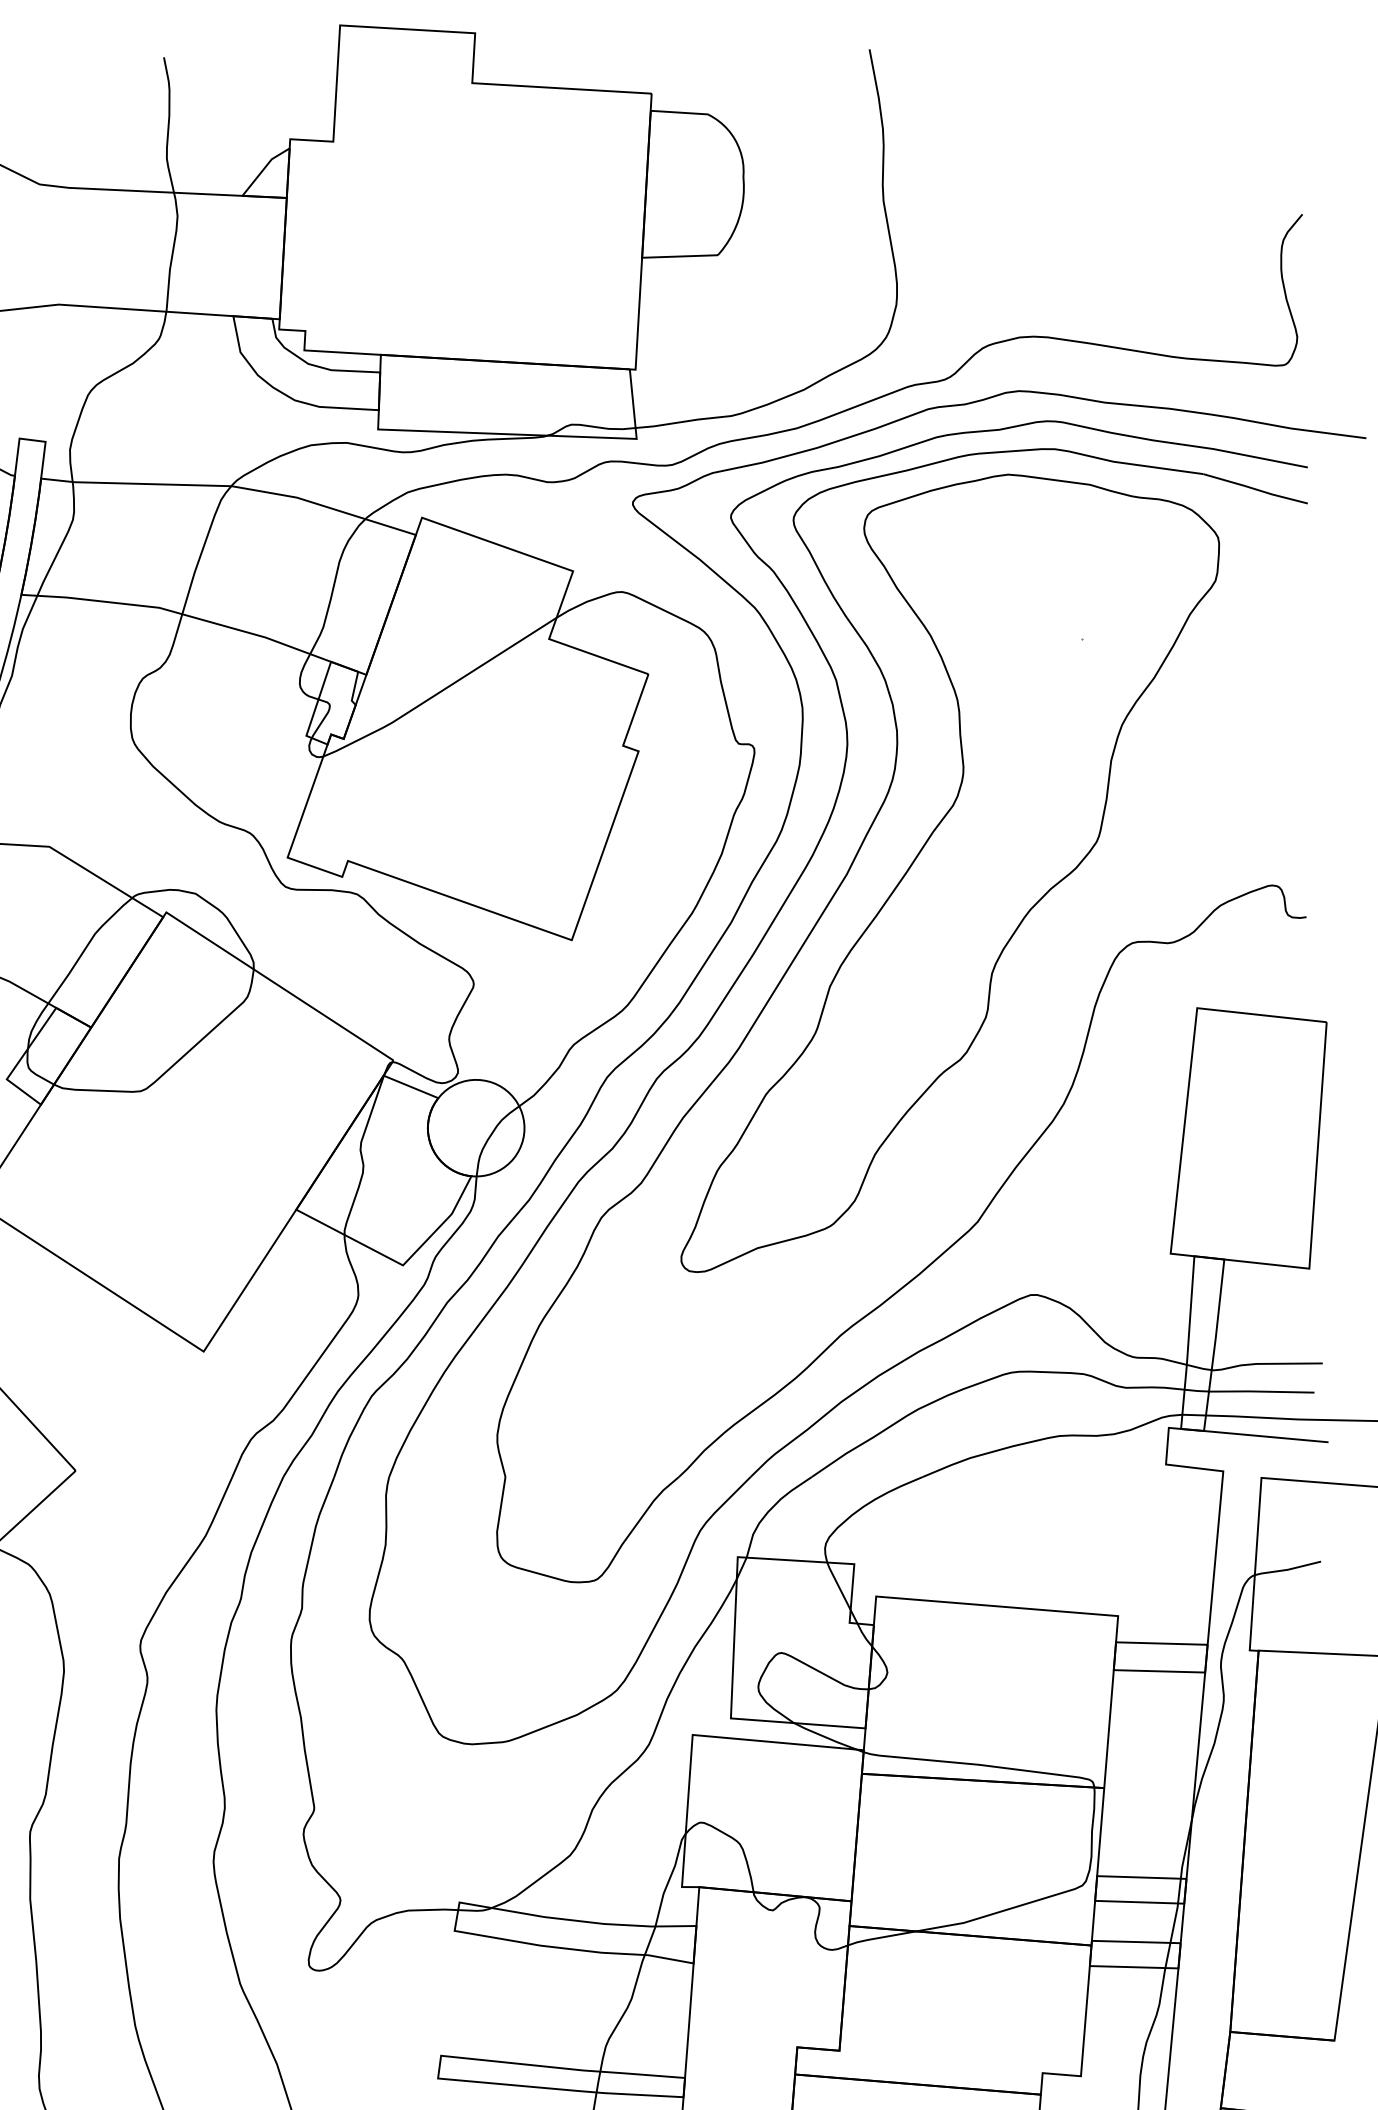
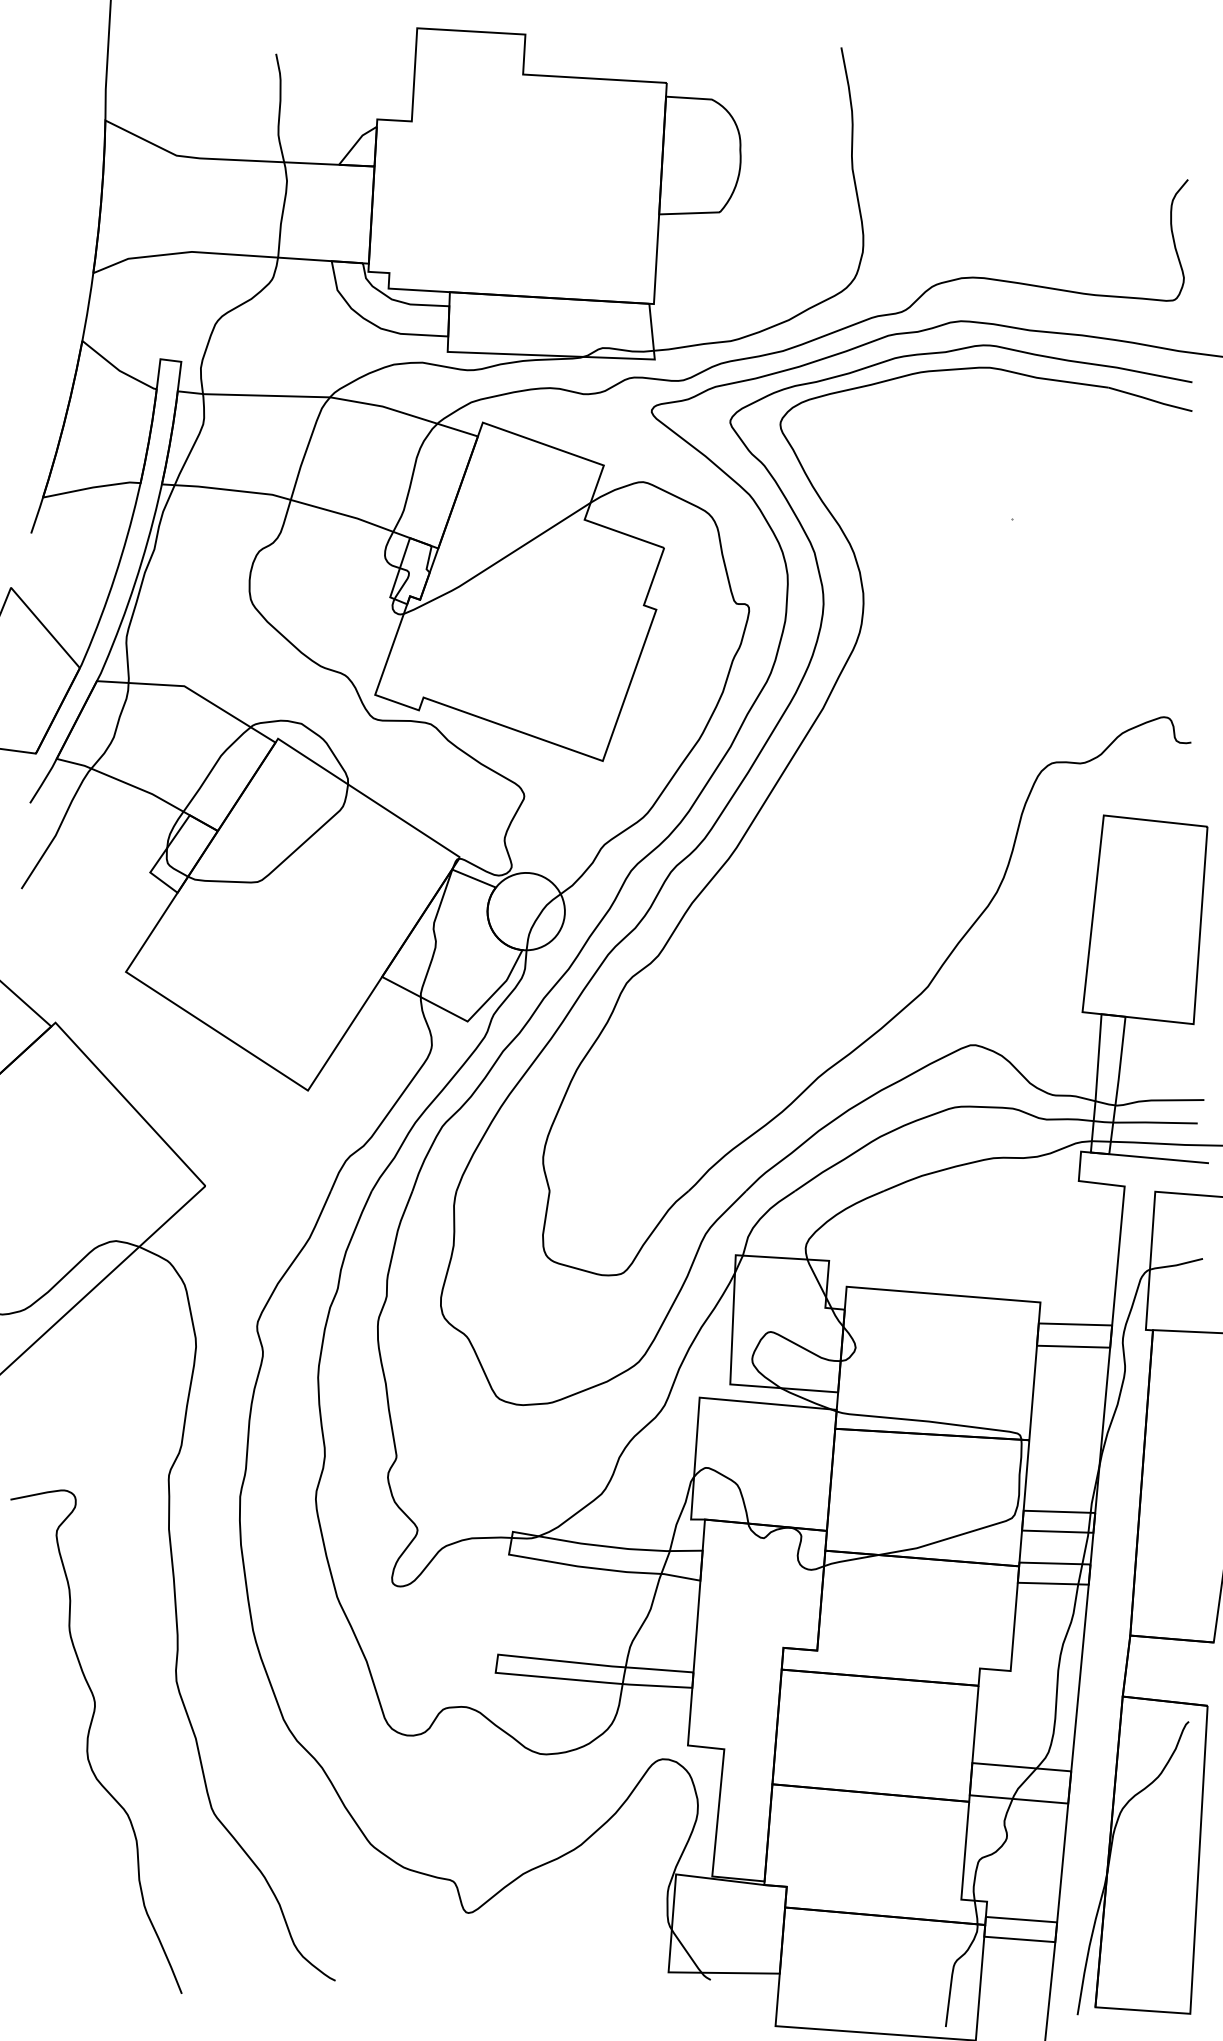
part: (949, 873) -> (905, 707), removed

